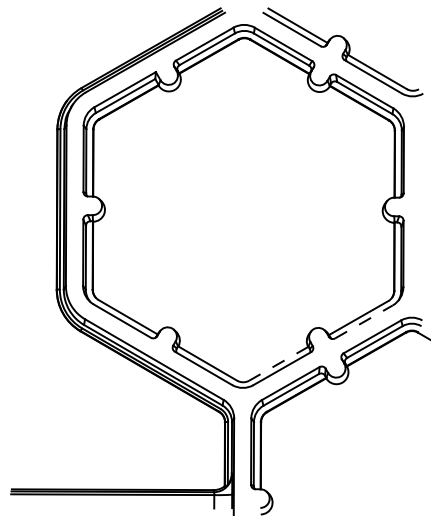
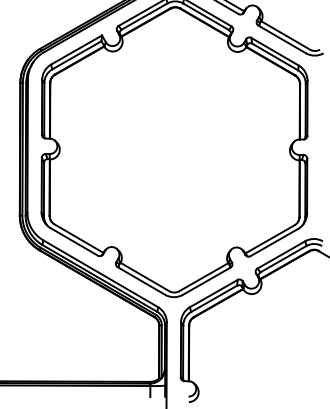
line: (364, 321) -> (274, 242), dashed -> solid
line: (278, 363) -> (203, 276), dashed -> solid

